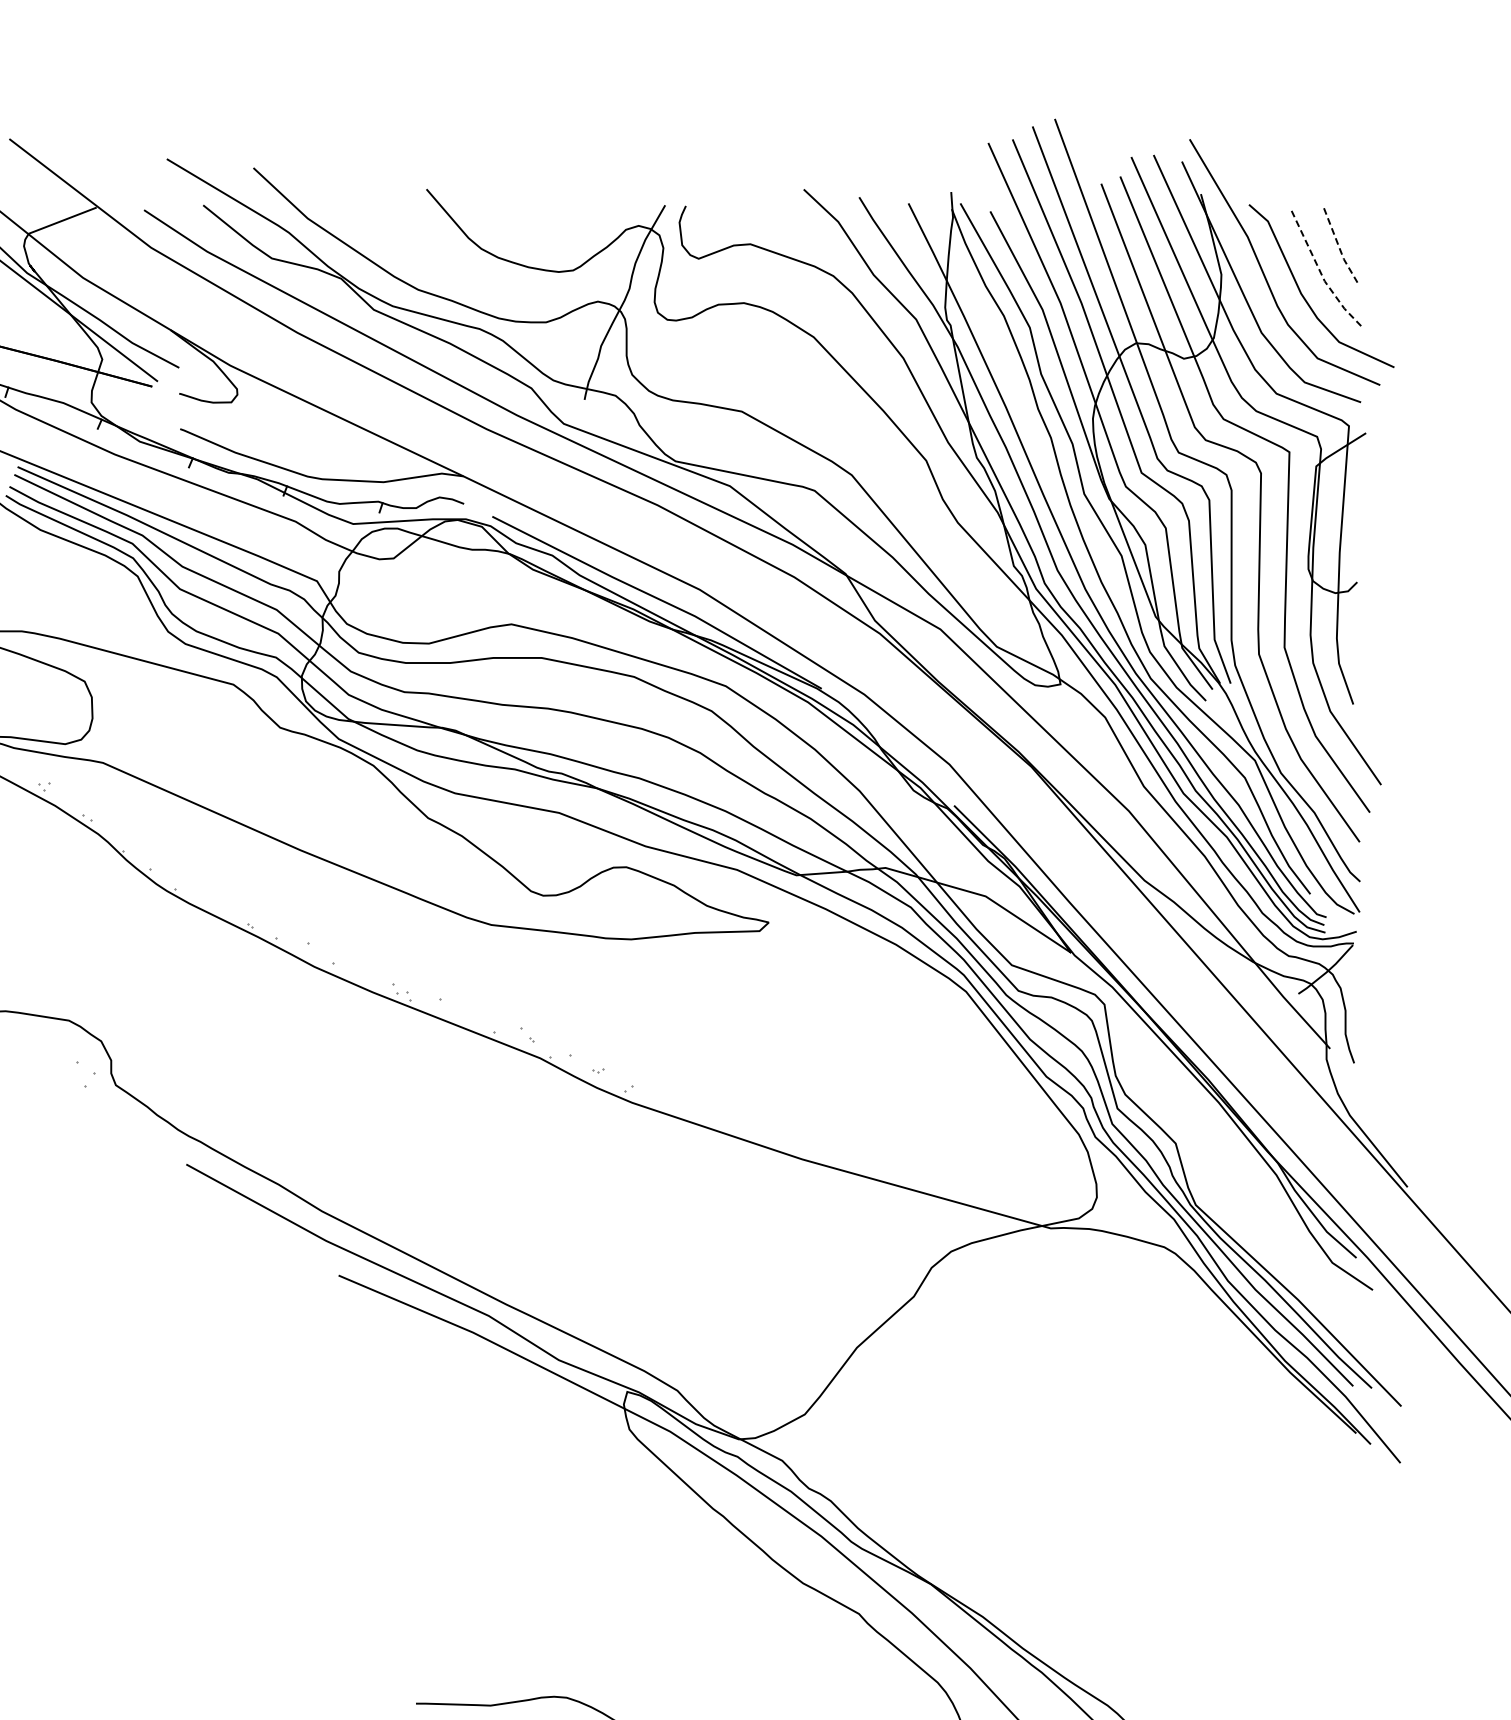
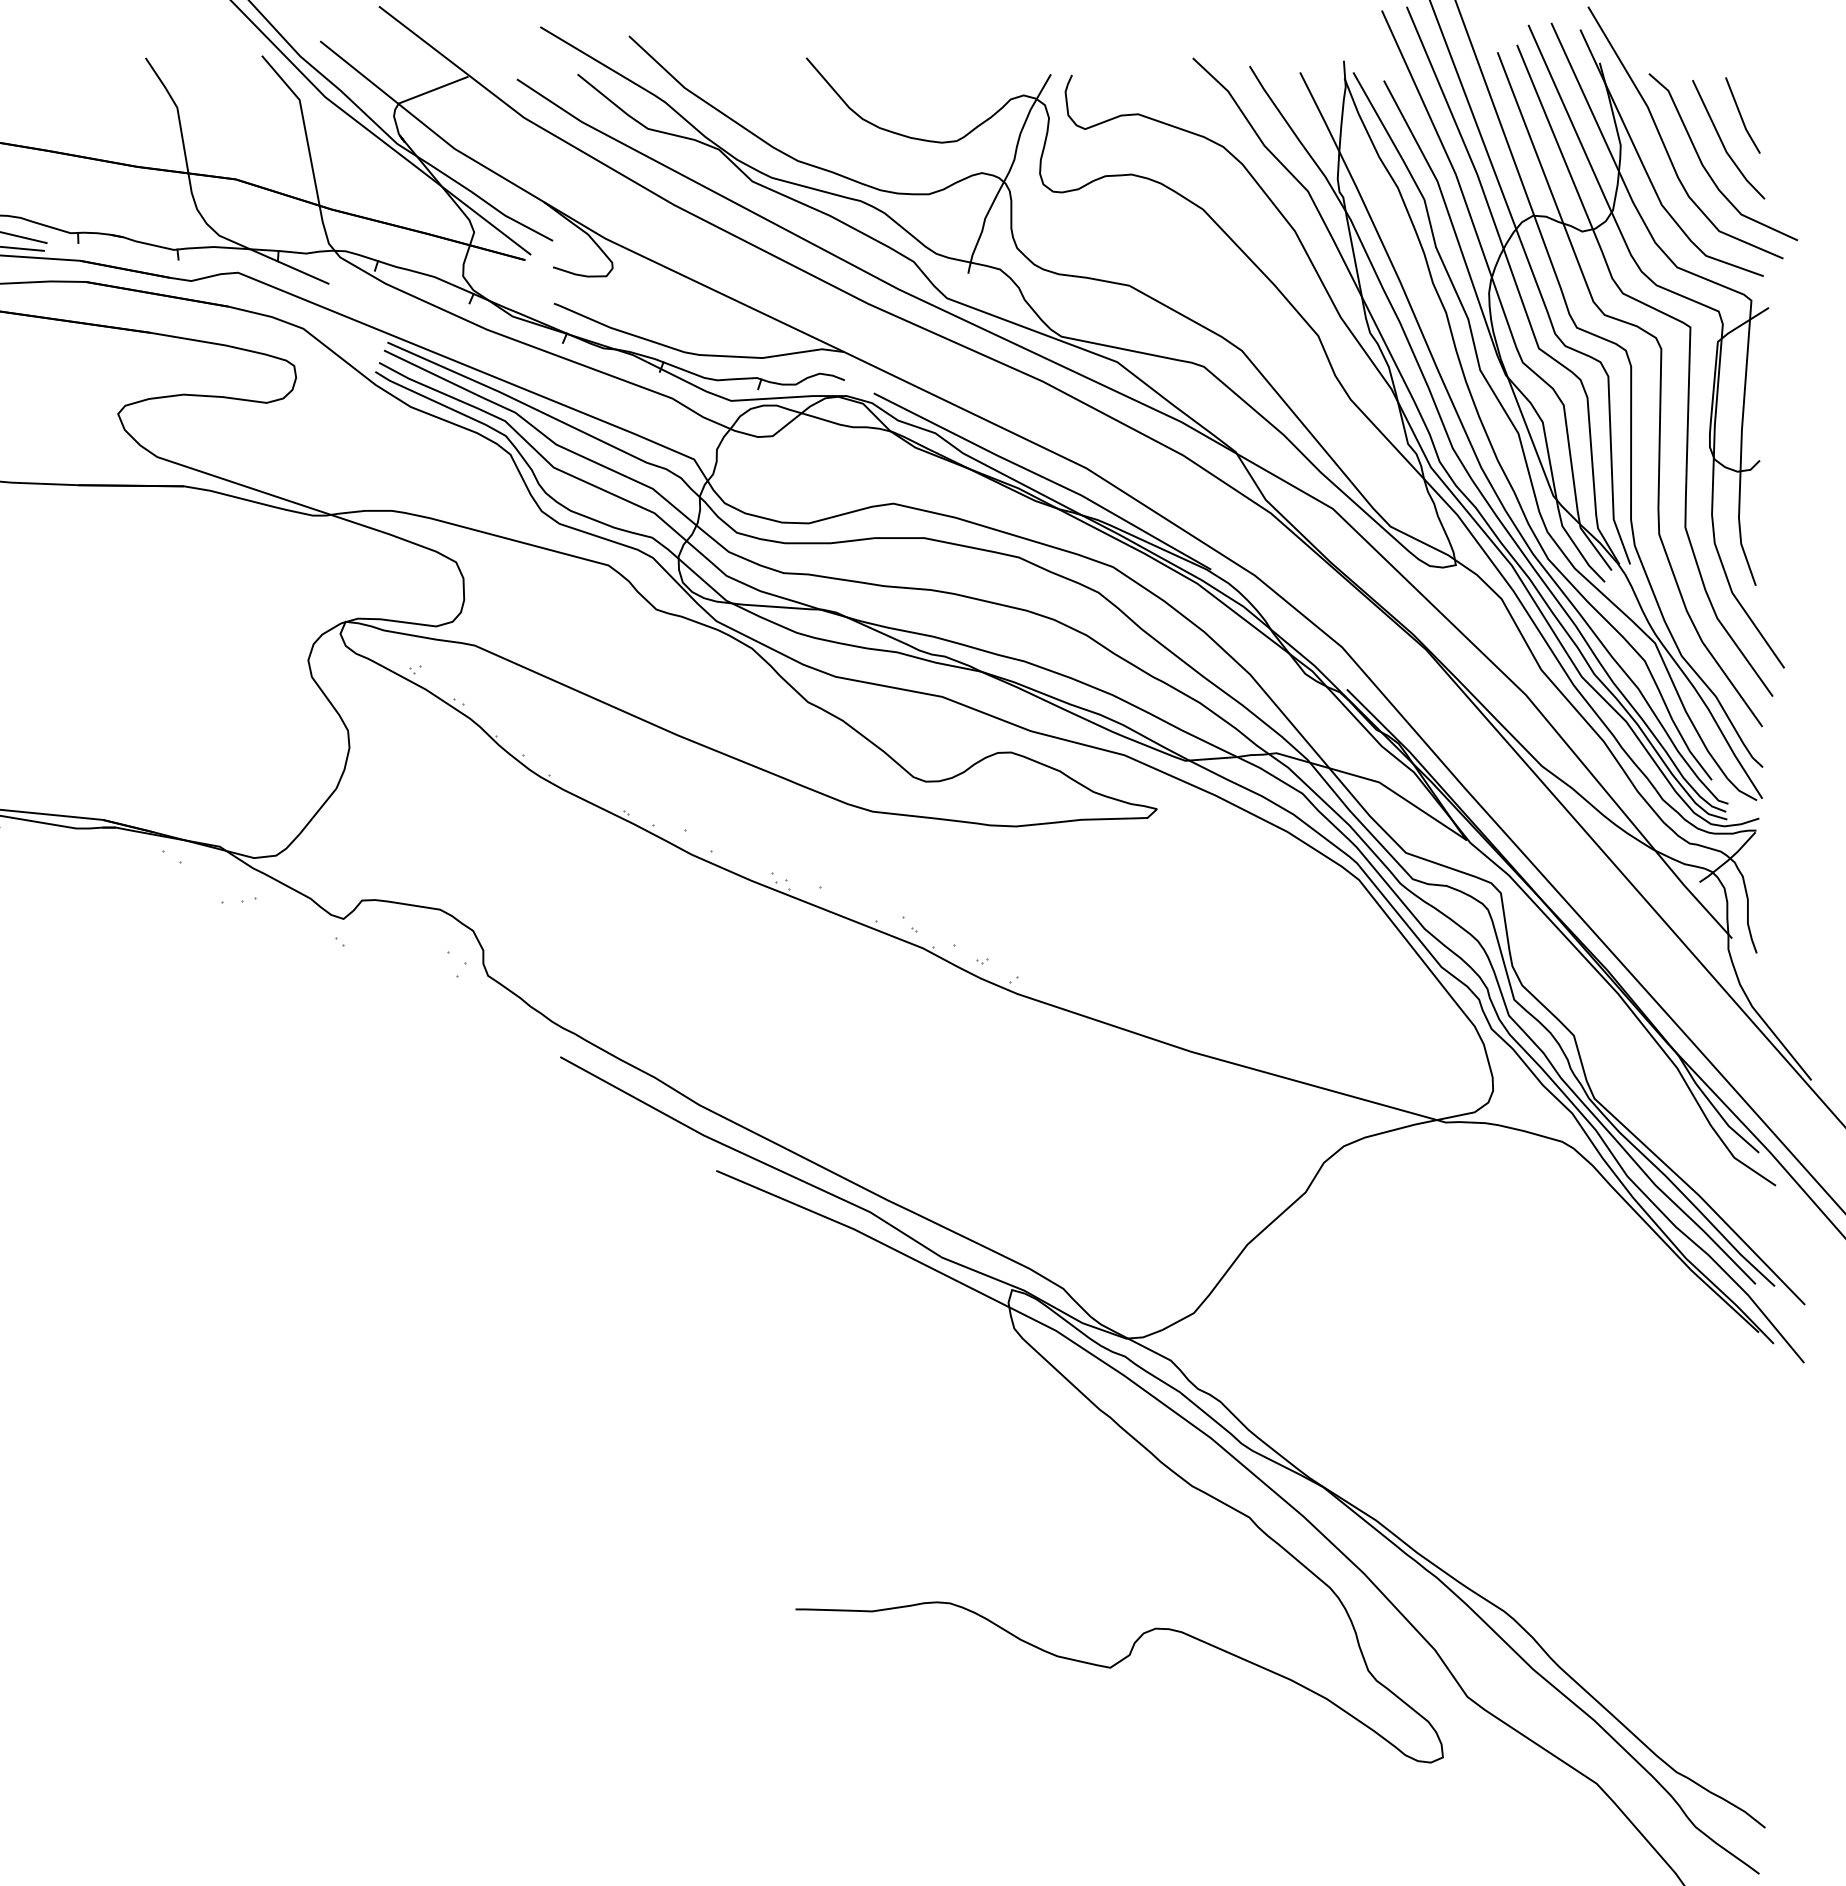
line: (1339, 246) -> (1741, 116), dashed -> solid
line: (1321, 274) -> (1723, 145), dashed -> solid

